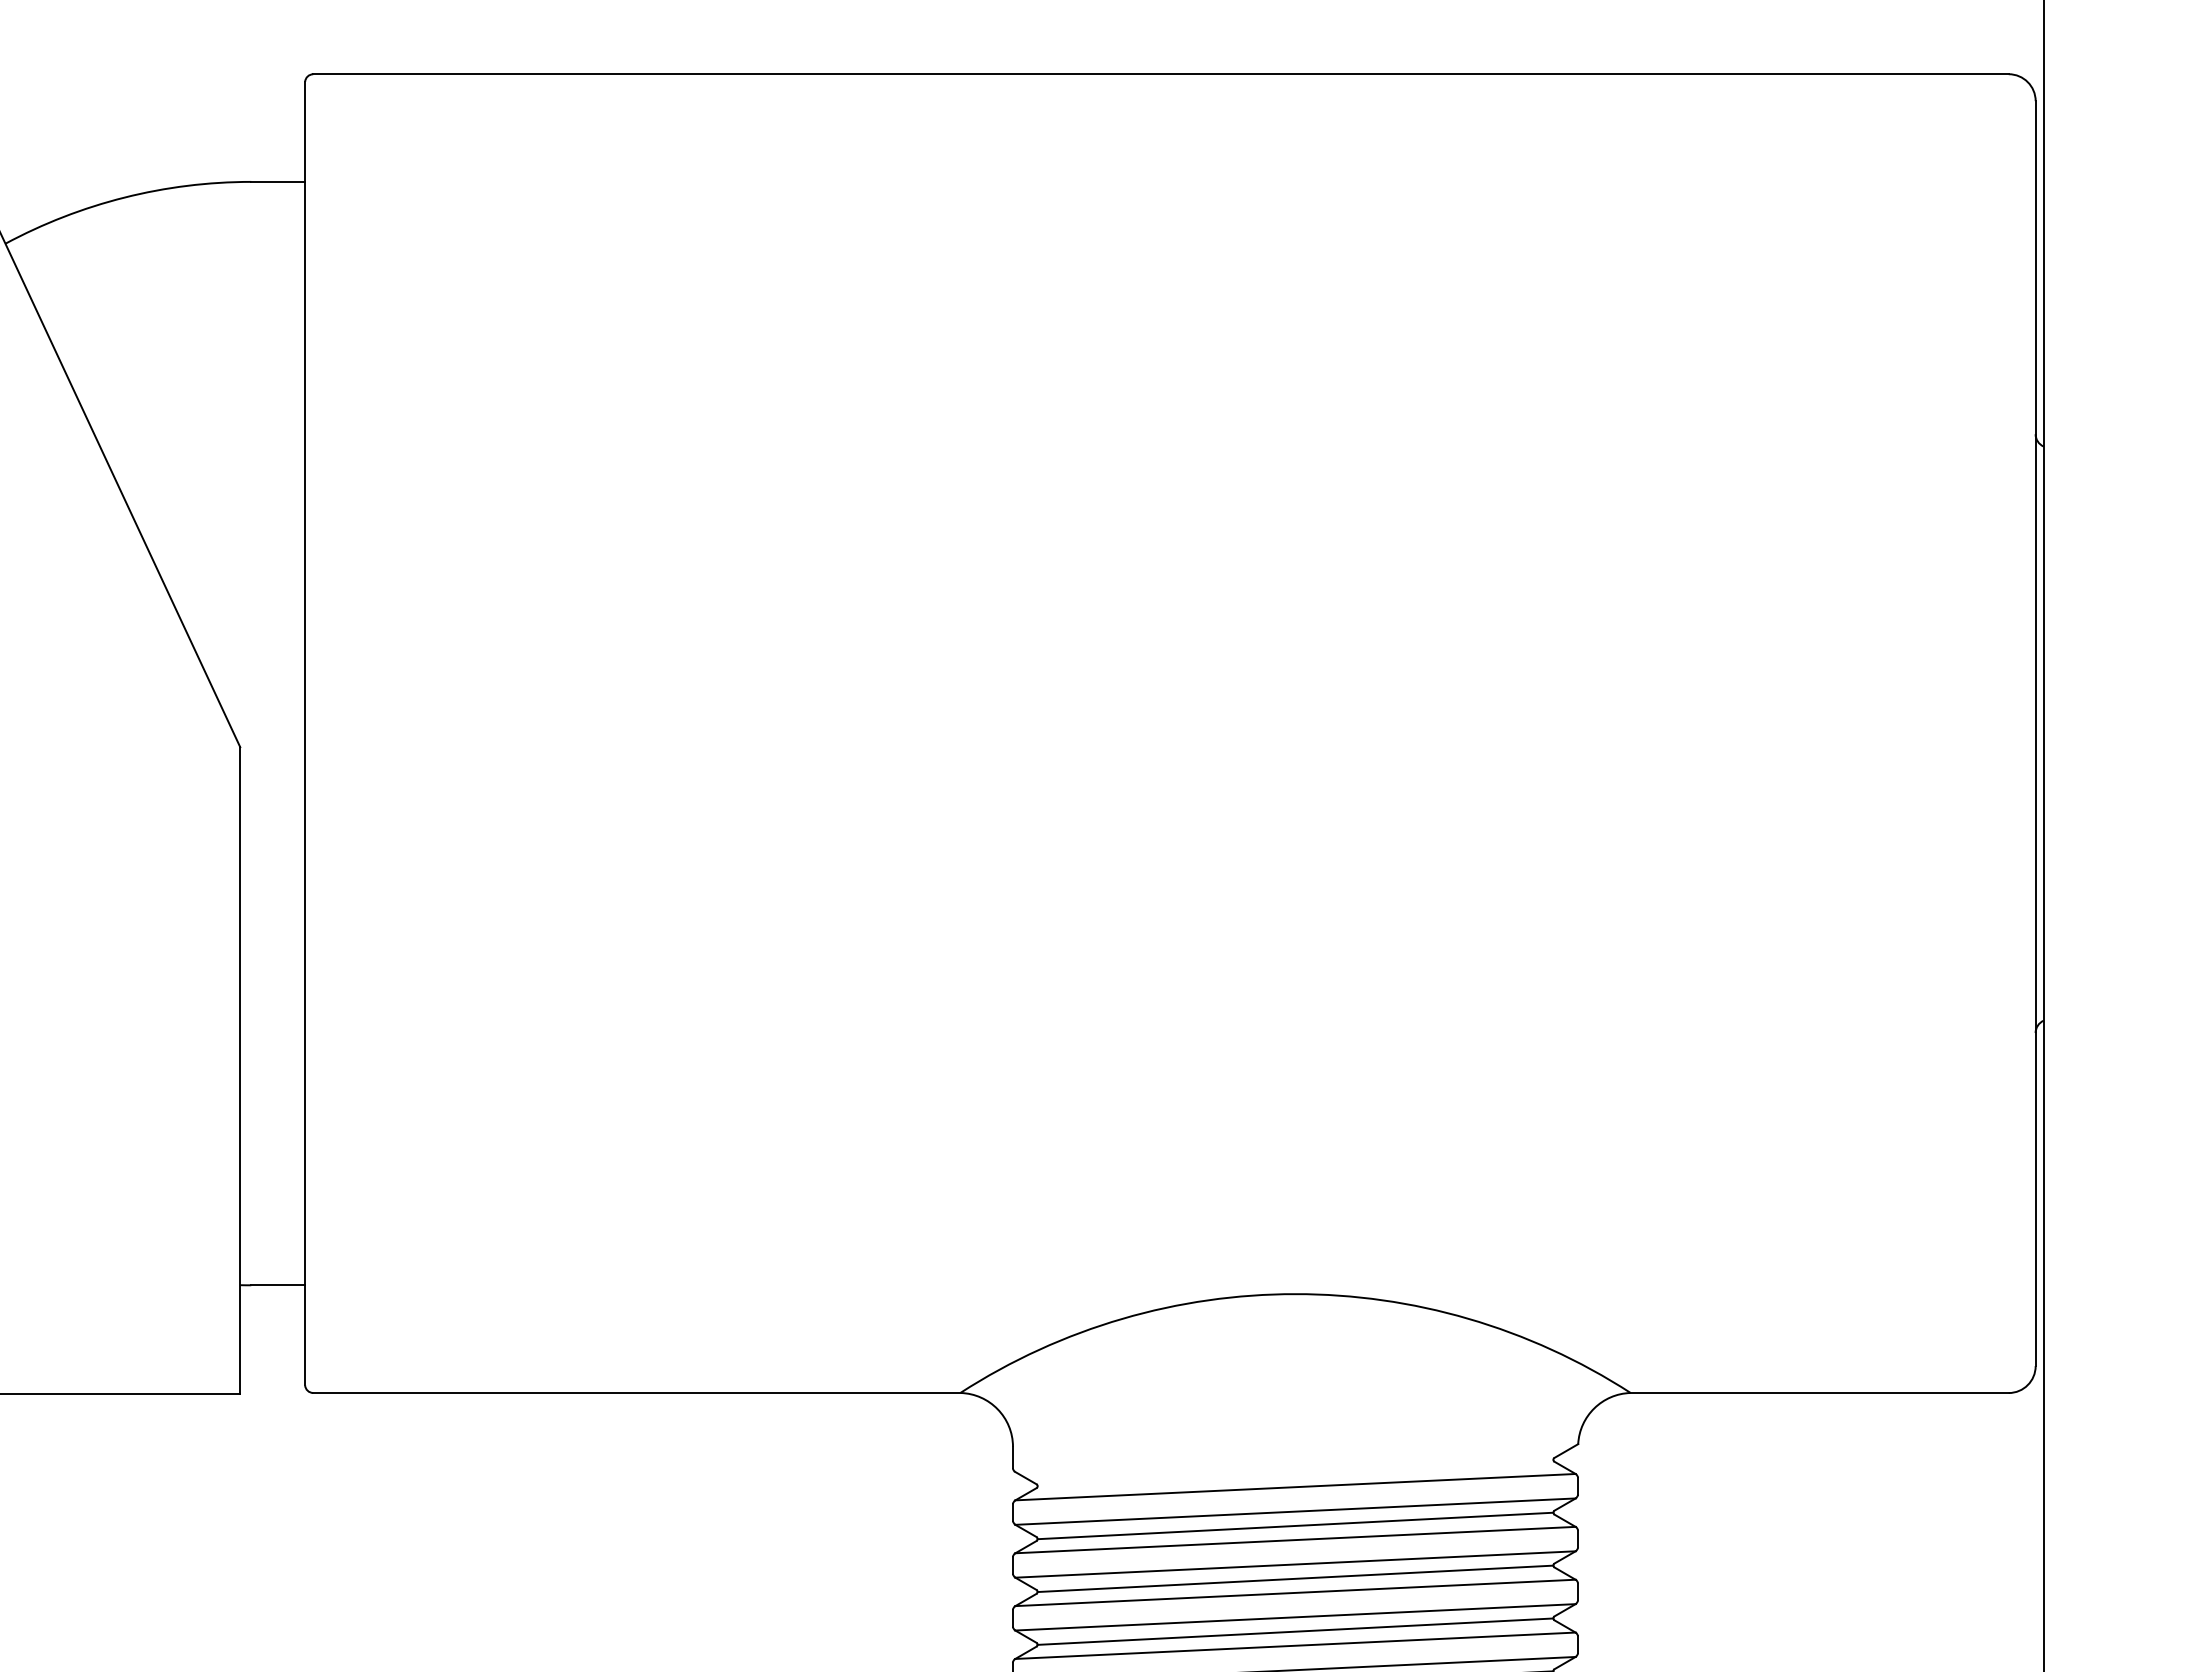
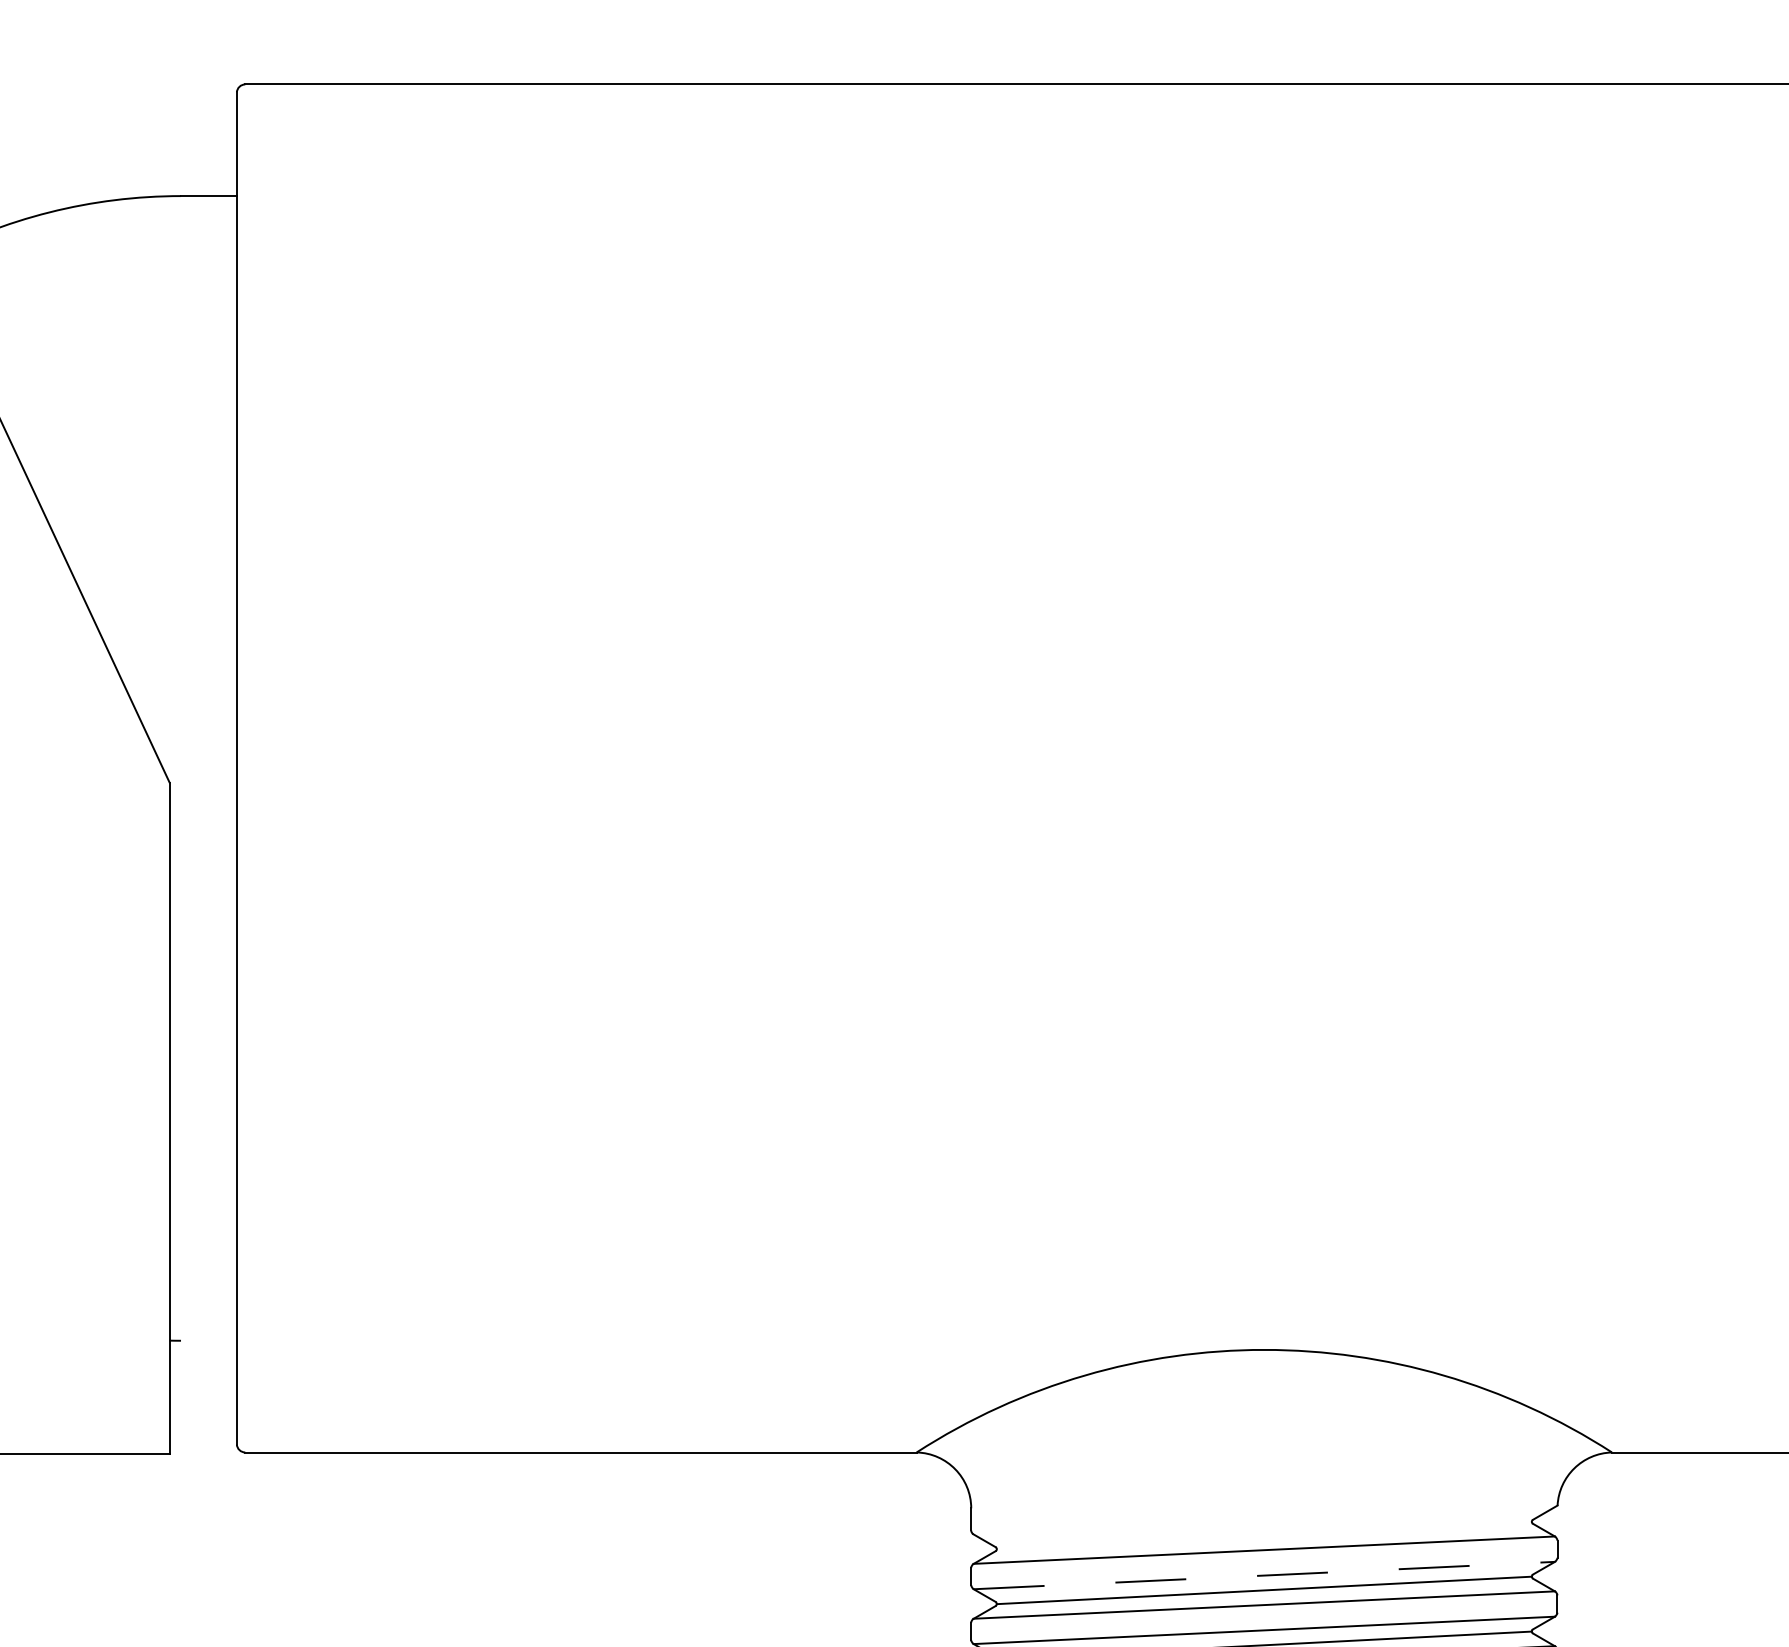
line: (278, 1285) -> (209, 1340), removed
line: (1296, 1511) -> (1265, 1575), solid -> dashed

